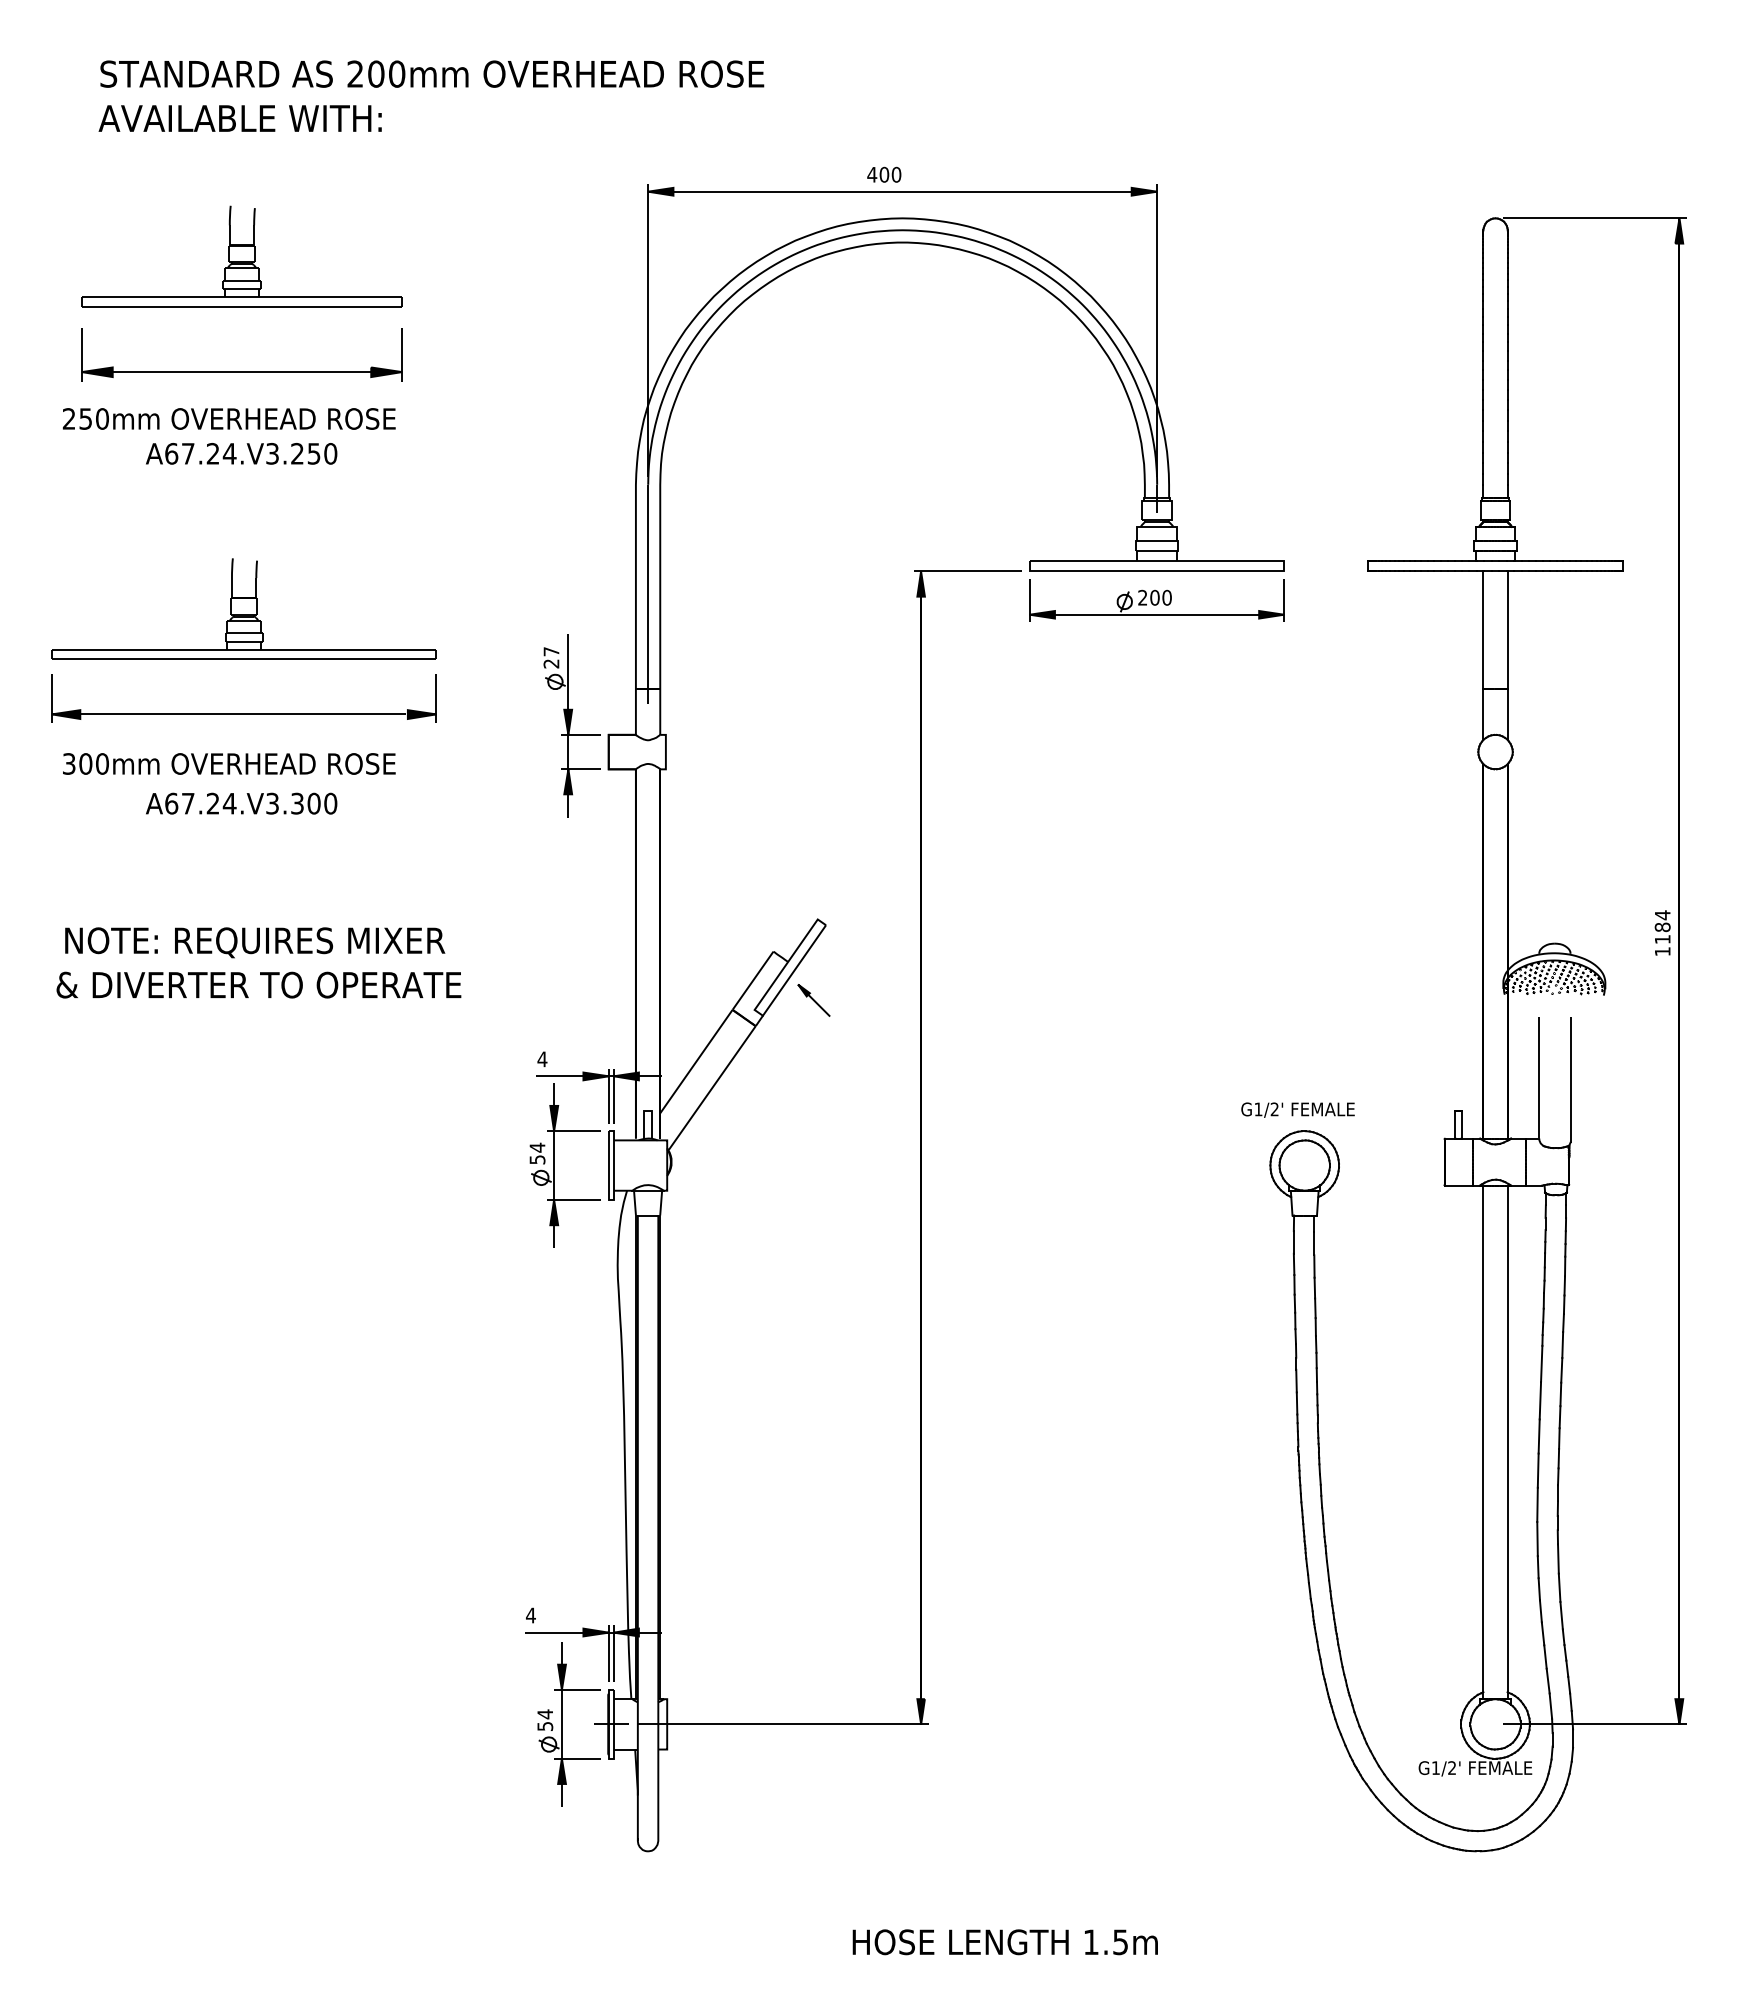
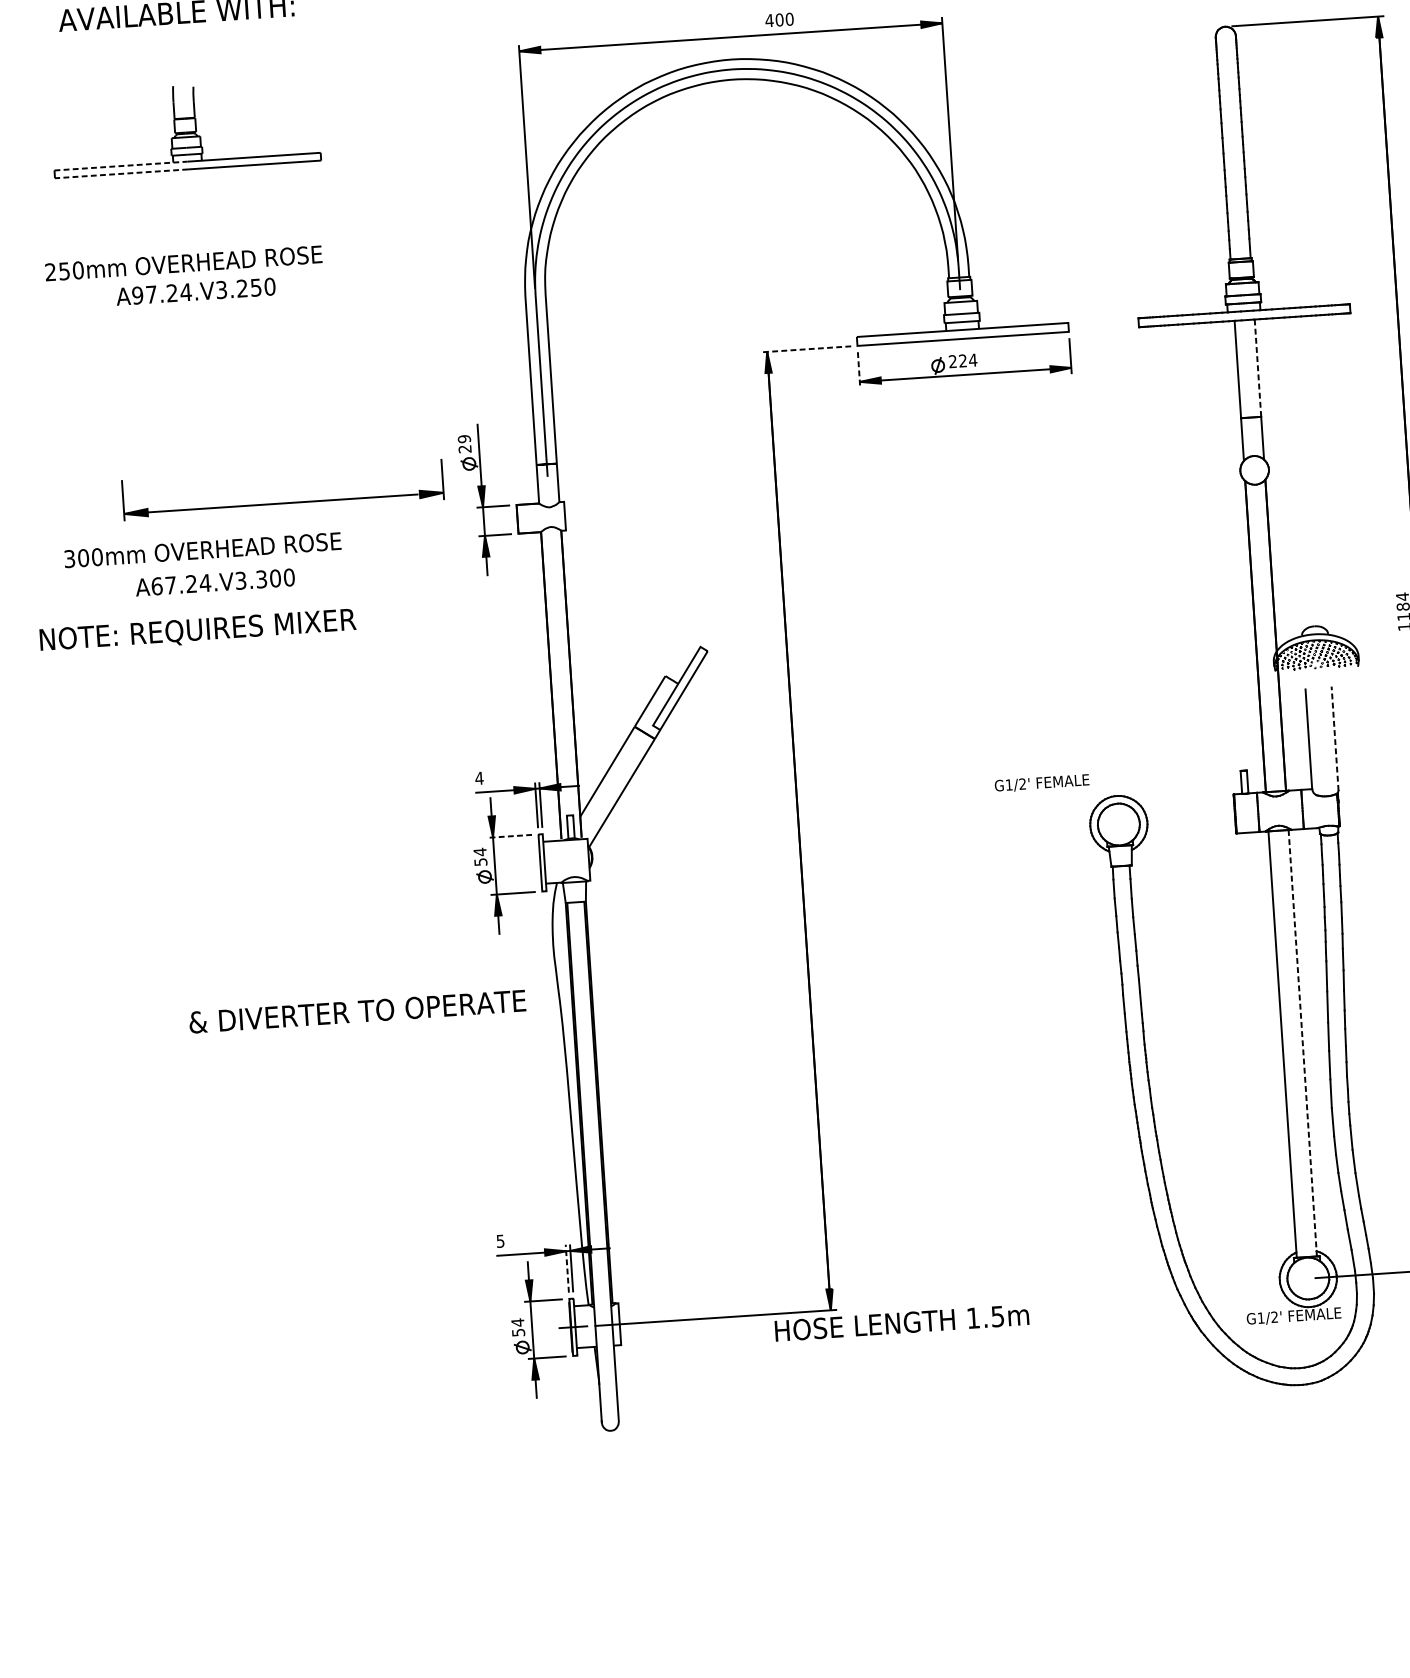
text: (884, 174) -> (779, 19), moved
line: (162, 297) -> (121, 166), solid -> dashed
line: (161, 306) -> (121, 173), solid -> dashed
part: (241, 371) -> (191, 223), removed
text: (171, 453) -> (137, 295), A67.24.V3.250 -> A97.24.V3.250
line: (967, 571) -> (805, 349), solid -> dashed
text: (1161, 597) -> (968, 360), 200 -> 224
line: (1029, 600) -> (858, 370), solid -> dashed
part: (243, 608) -> (206, 420), removed
line: (1507, 629) -> (1257, 367), solid -> dashed
text: (551, 651) -> (464, 438), 27 -> 29
part: (243, 713) -> (283, 502), moved
text: (255, 942) -> (198, 631), moved
text: (258, 984) -> (357, 1011), moved
part: (813, 1000) -> (701, 714), removed
line: (1570, 1079) -> (1335, 738), solid -> dashed
text: (1297, 1109) -> (1041, 782), moved
line: (573, 1131) -> (509, 836), solid -> dashed
line: (1507, 1441) -> (1302, 1042), solid -> dashed
text: (530, 1615) -> (500, 1241), 4 -> 5
line: (608, 1653) -> (567, 1268), solid -> dashed
text: (1004, 1942) -> (901, 1323), moved

